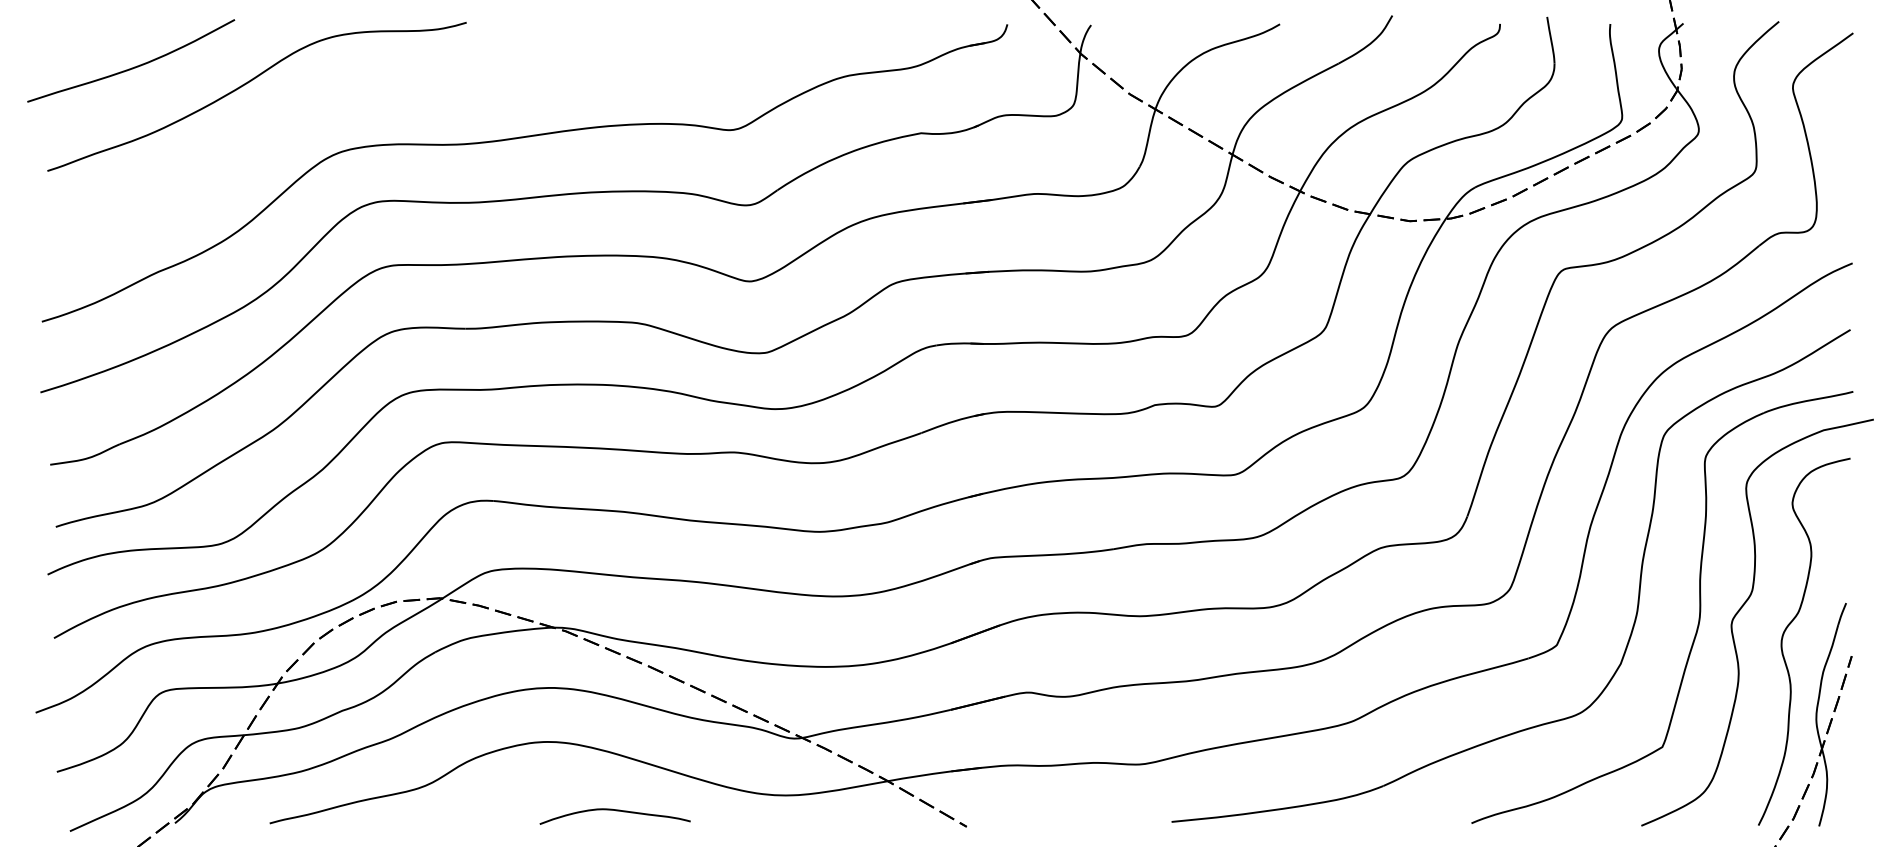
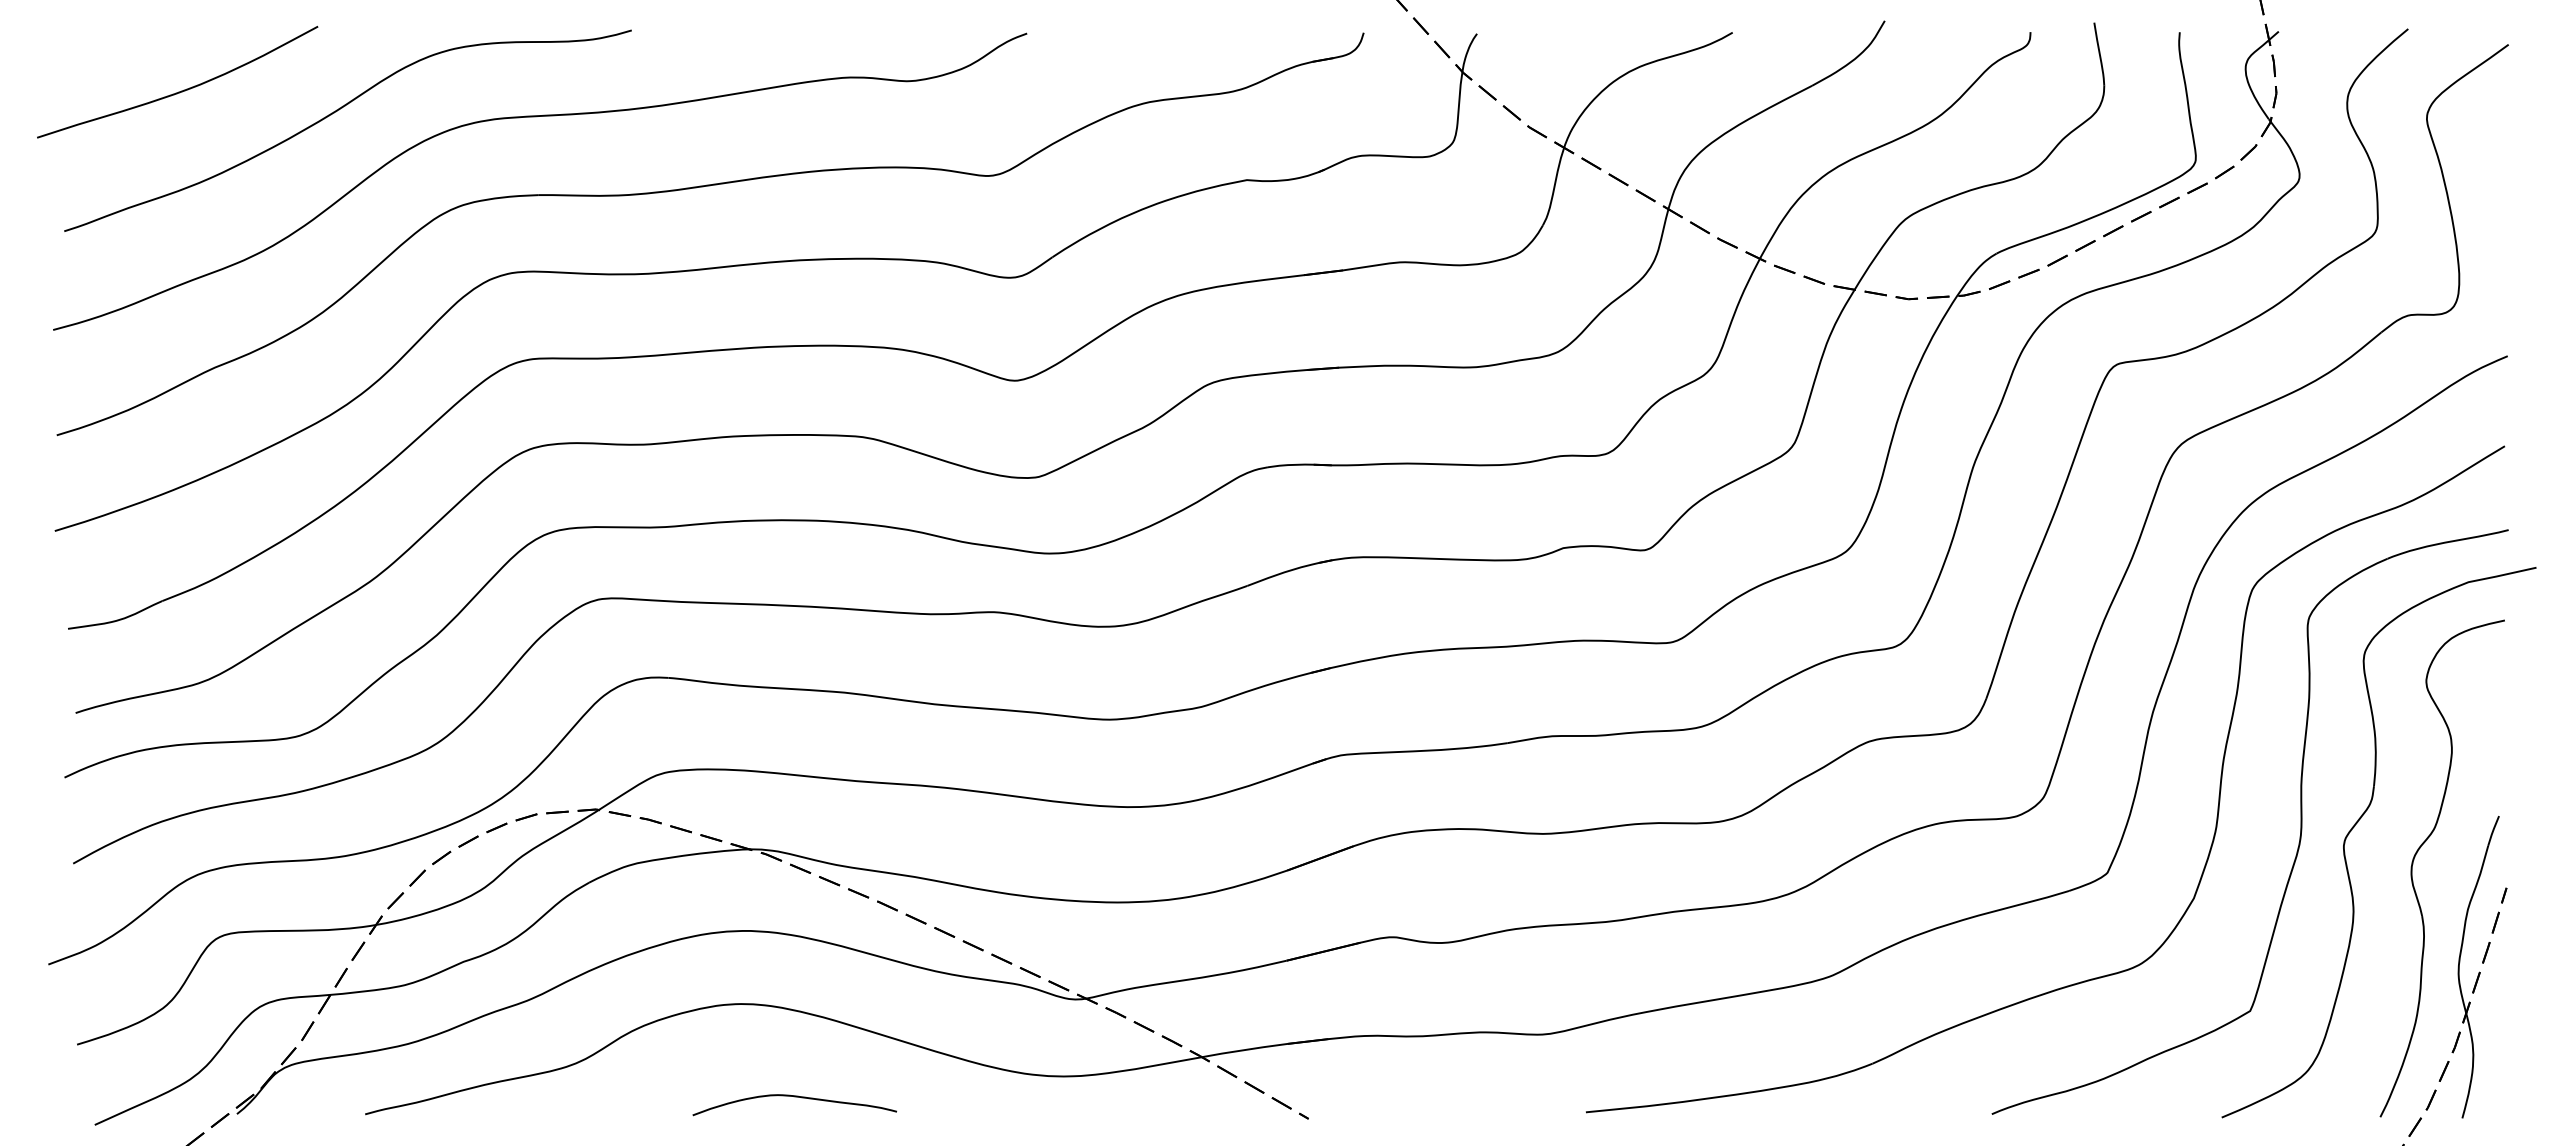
curve: (396, 86) -> (536, 117), added
curve: (614, 811) -> (794, 1097), moved

